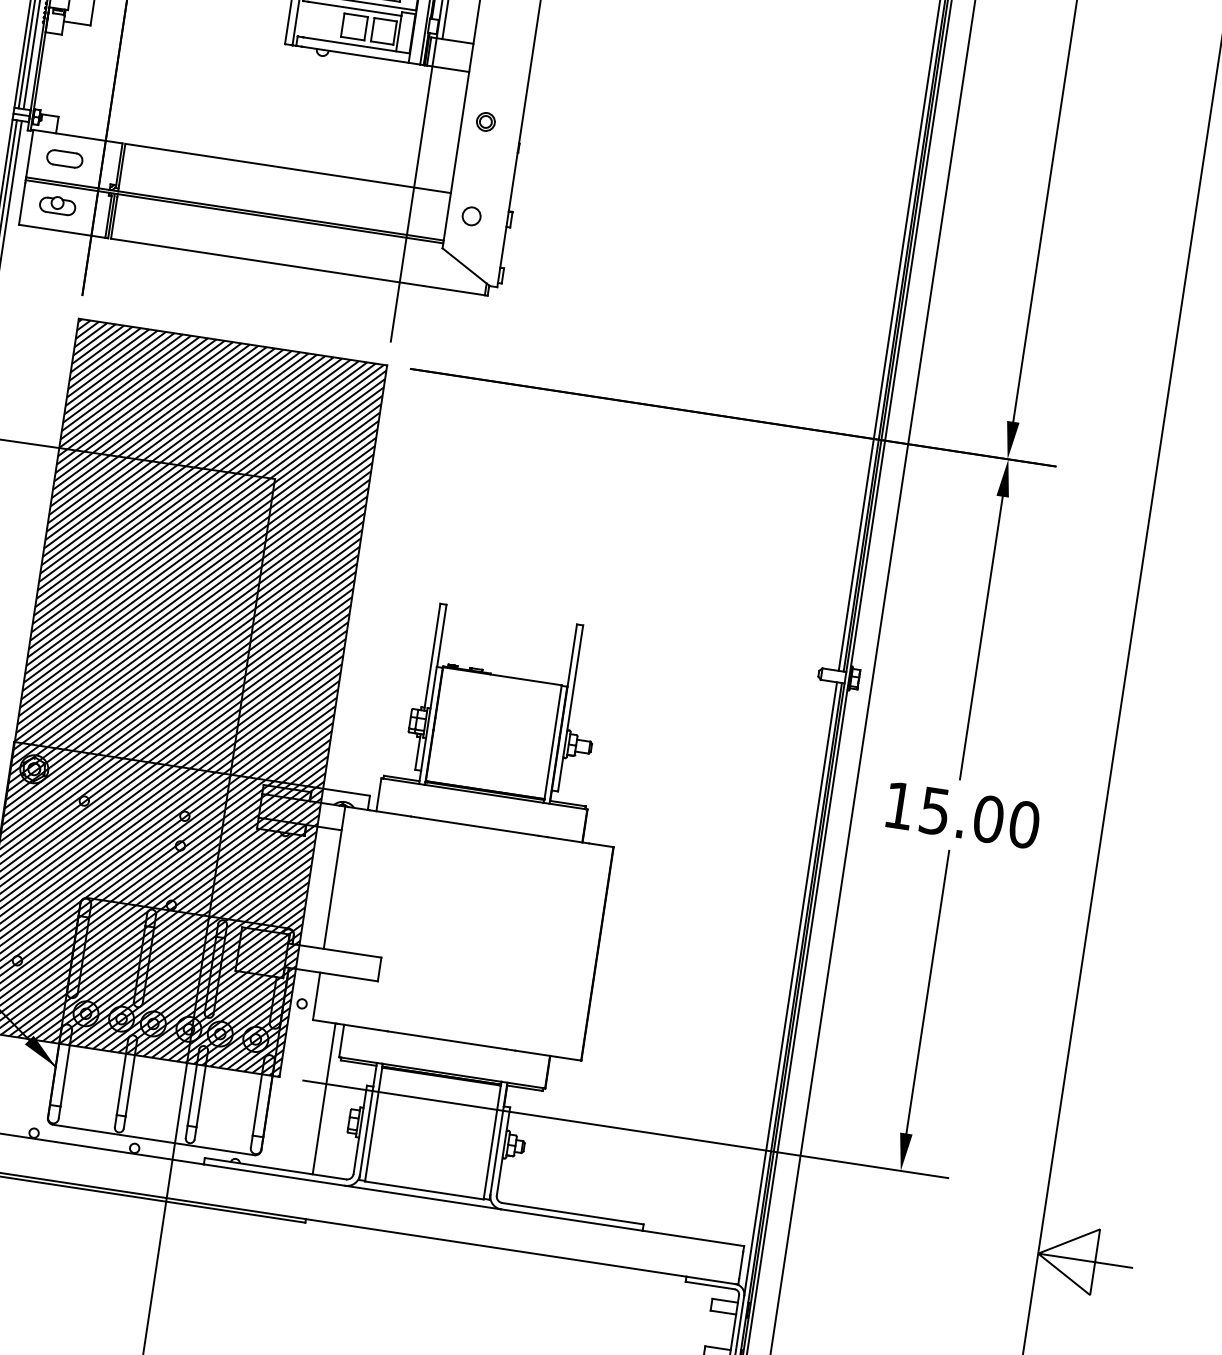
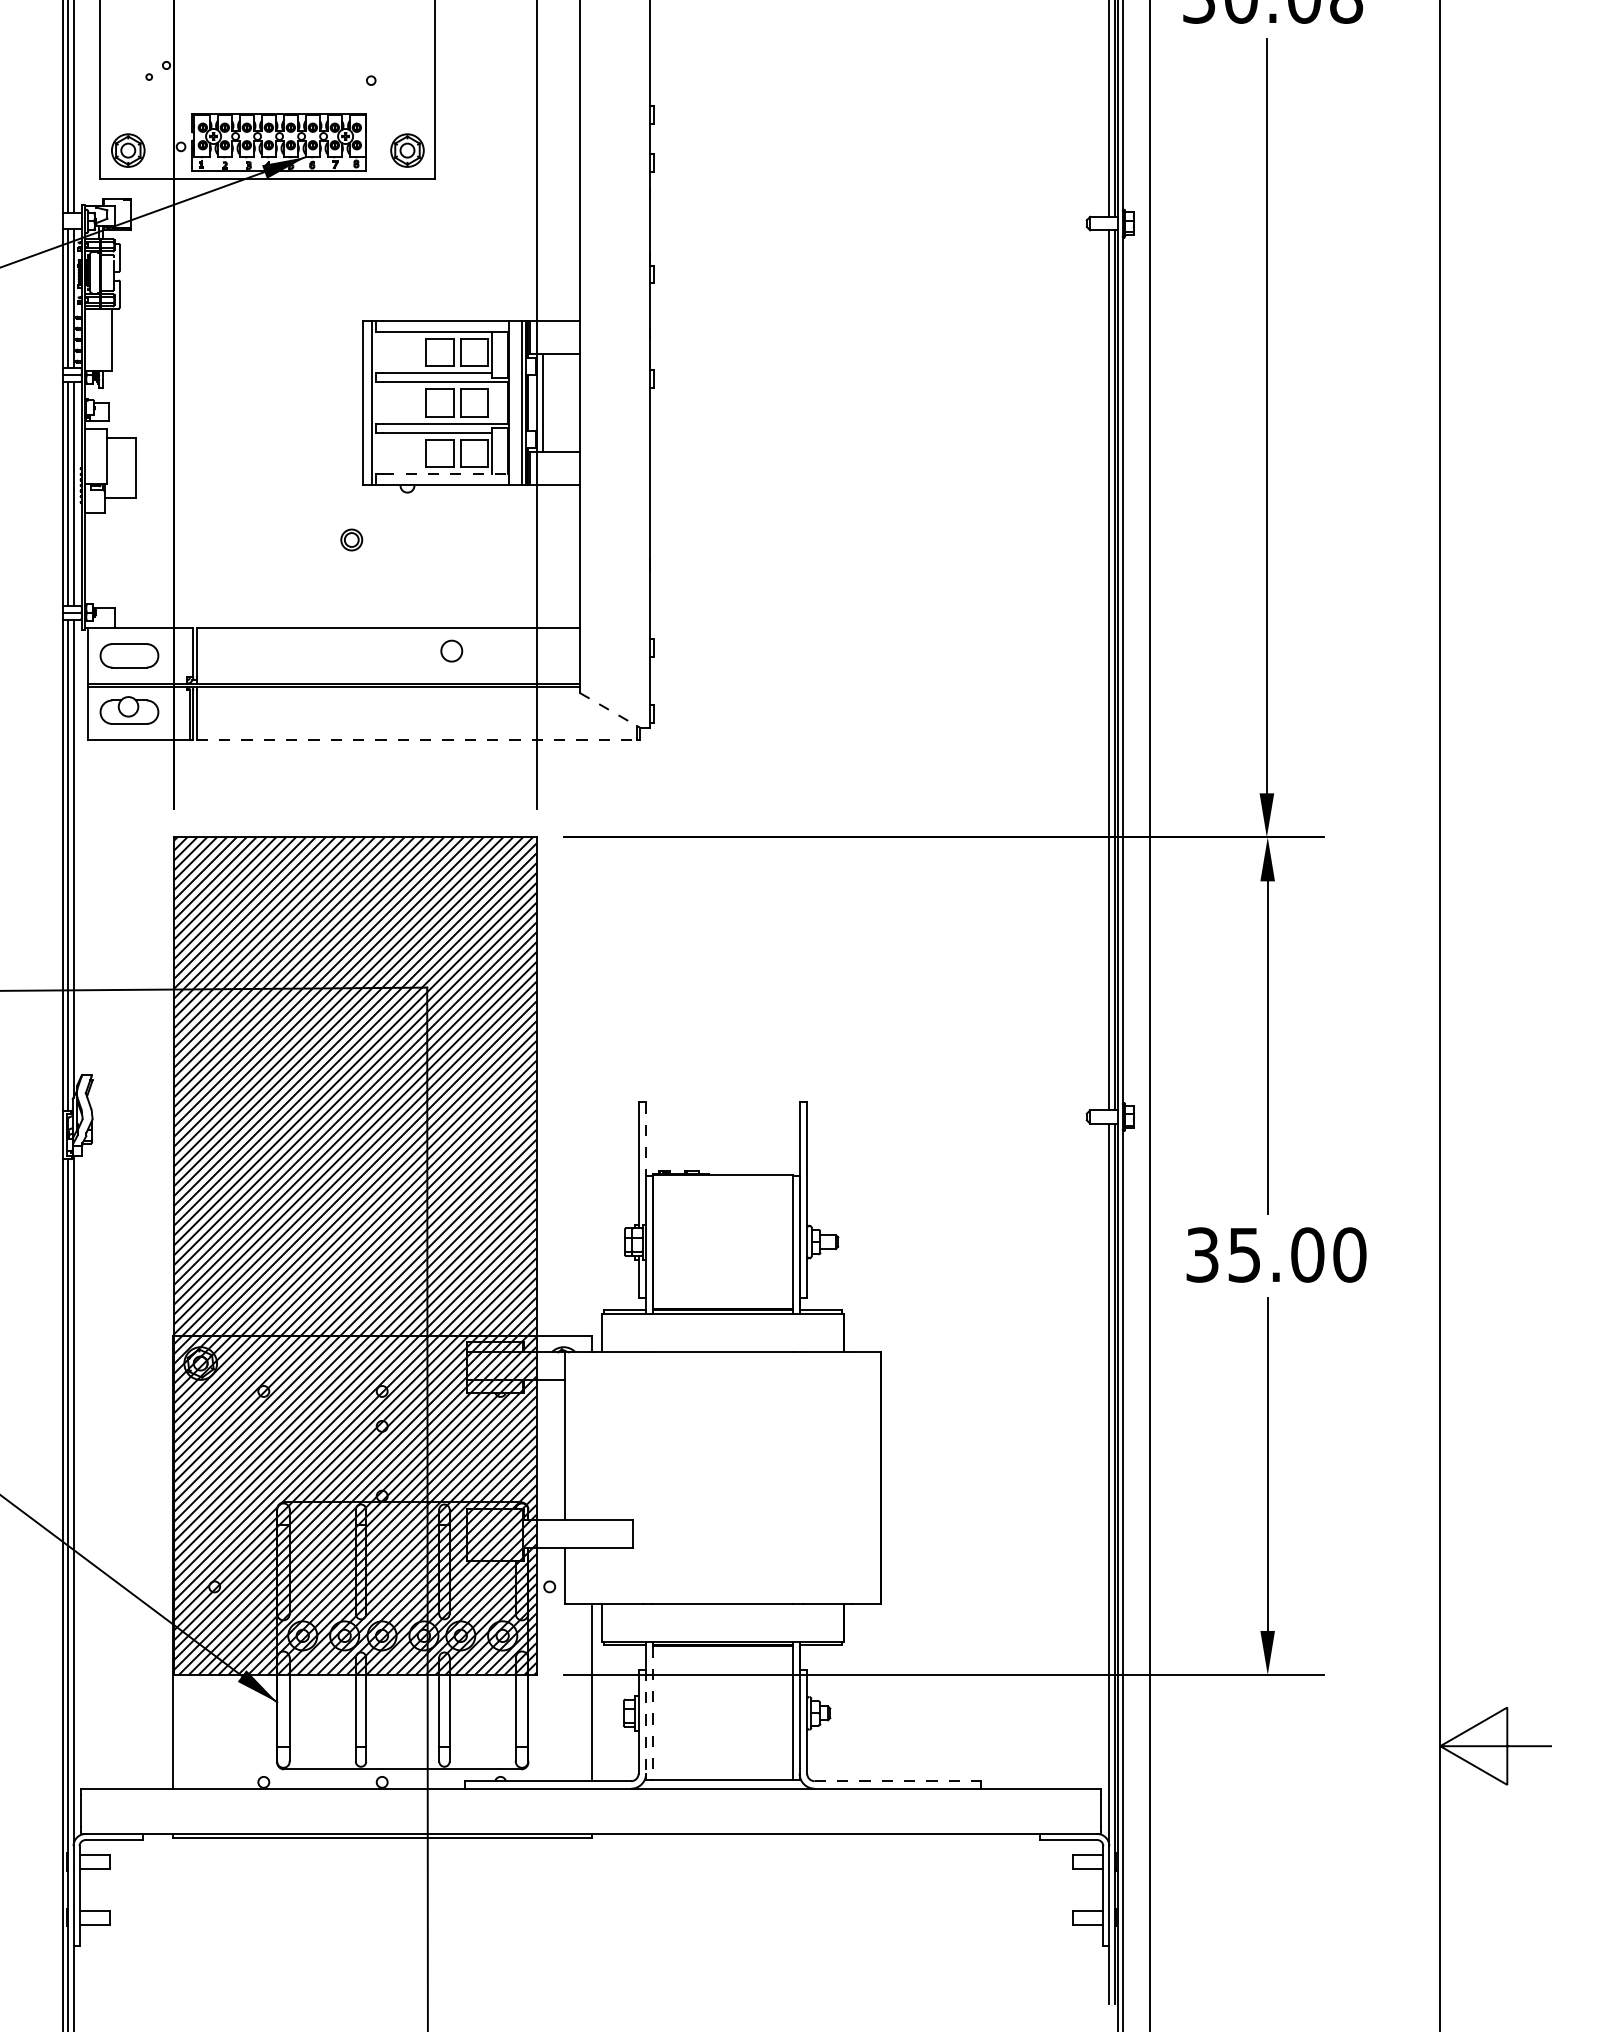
line: (357, 45) -> (446, 474), solid -> dashed
part: (485, 121) -> (351, 539), moved
part: (64, 158) -> (129, 655), size x1.4
part: (57, 205) -> (129, 710), size x1.4
circle: (471, 215) -> (451, 650), moved
line: (298, 266) -> (417, 739), solid -> dashed
line: (466, 267) -> (610, 710), solid -> dashed
line: (441, 636) -> (646, 1139), solid -> dashed
text: (899, 805) -> (1202, 1254), 15.00 -> 35.00
line: (373, 1124) -> (653, 1713), solid -> dashed
line: (367, 1130) -> (646, 1721), solid -> dashed
line: (573, 1213) -> (898, 1781), solid -> dashed

